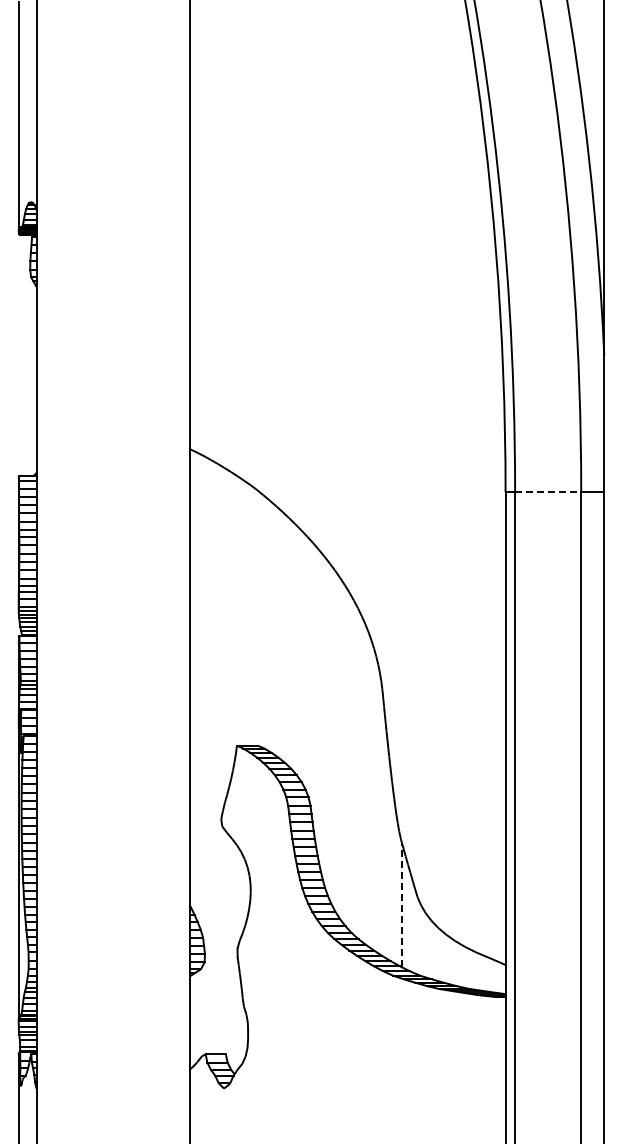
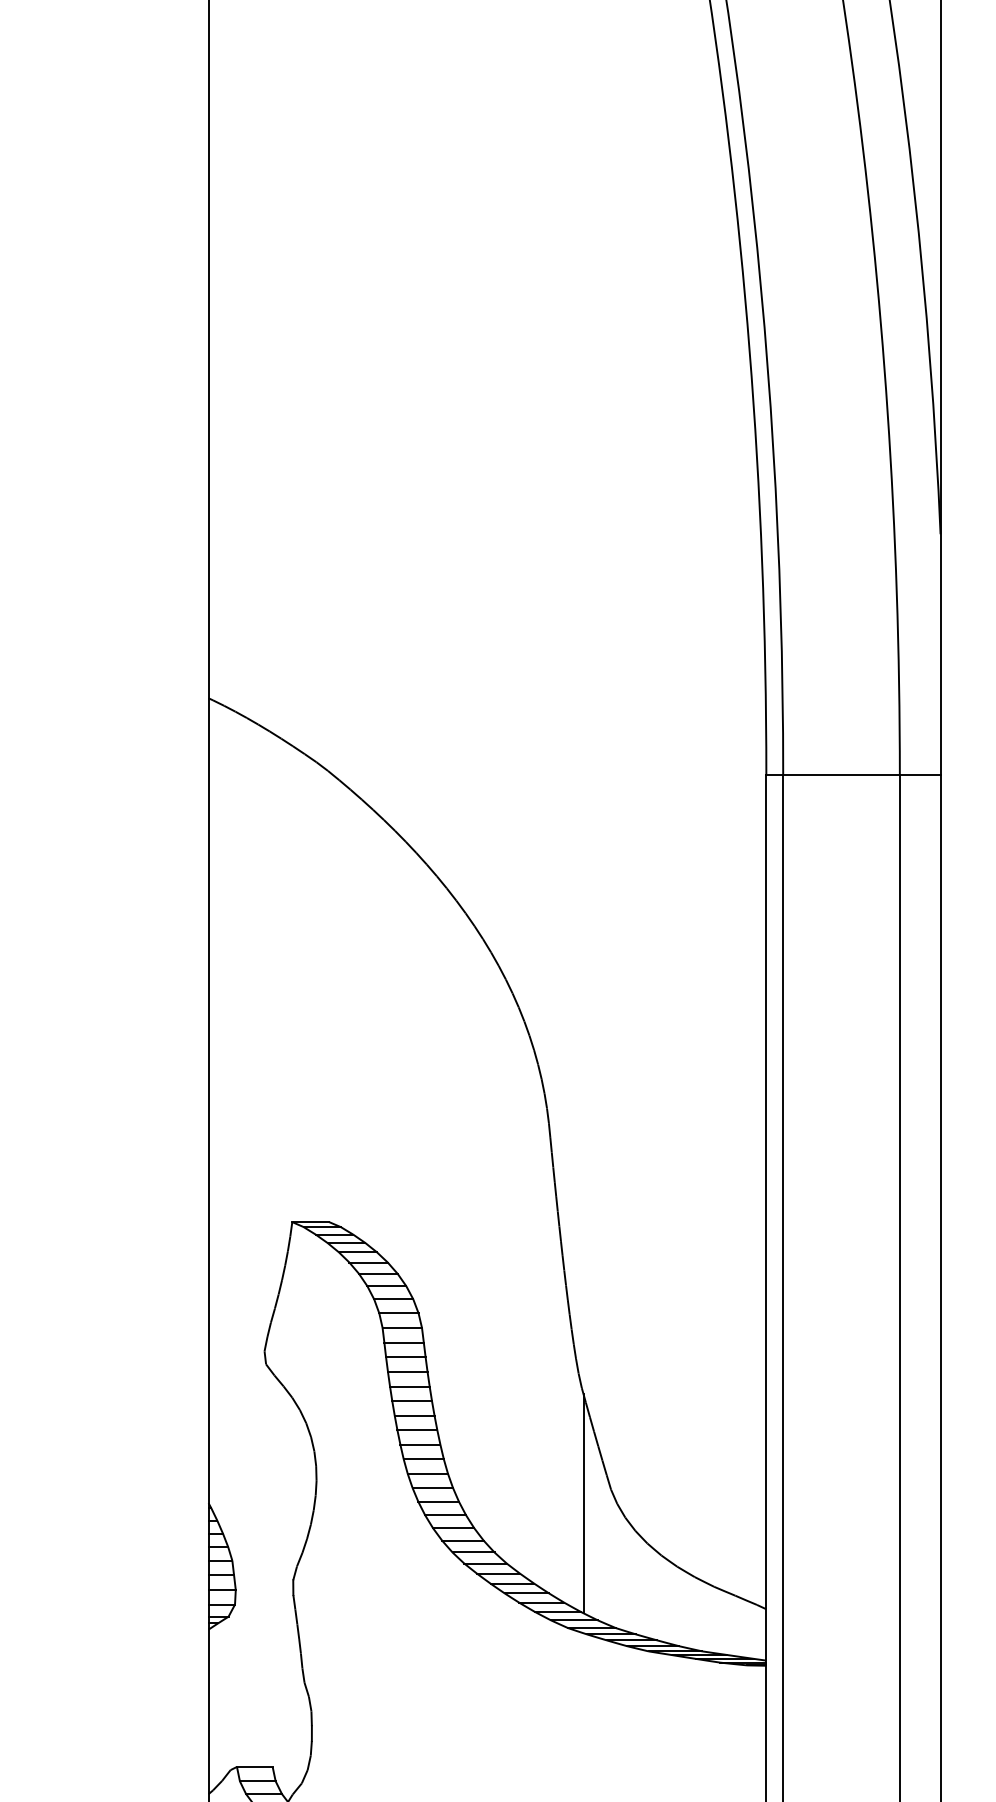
line: (548, 492) -> (842, 775), dashed -> solid
line: (402, 904) -> (584, 1502), dashed -> solid

